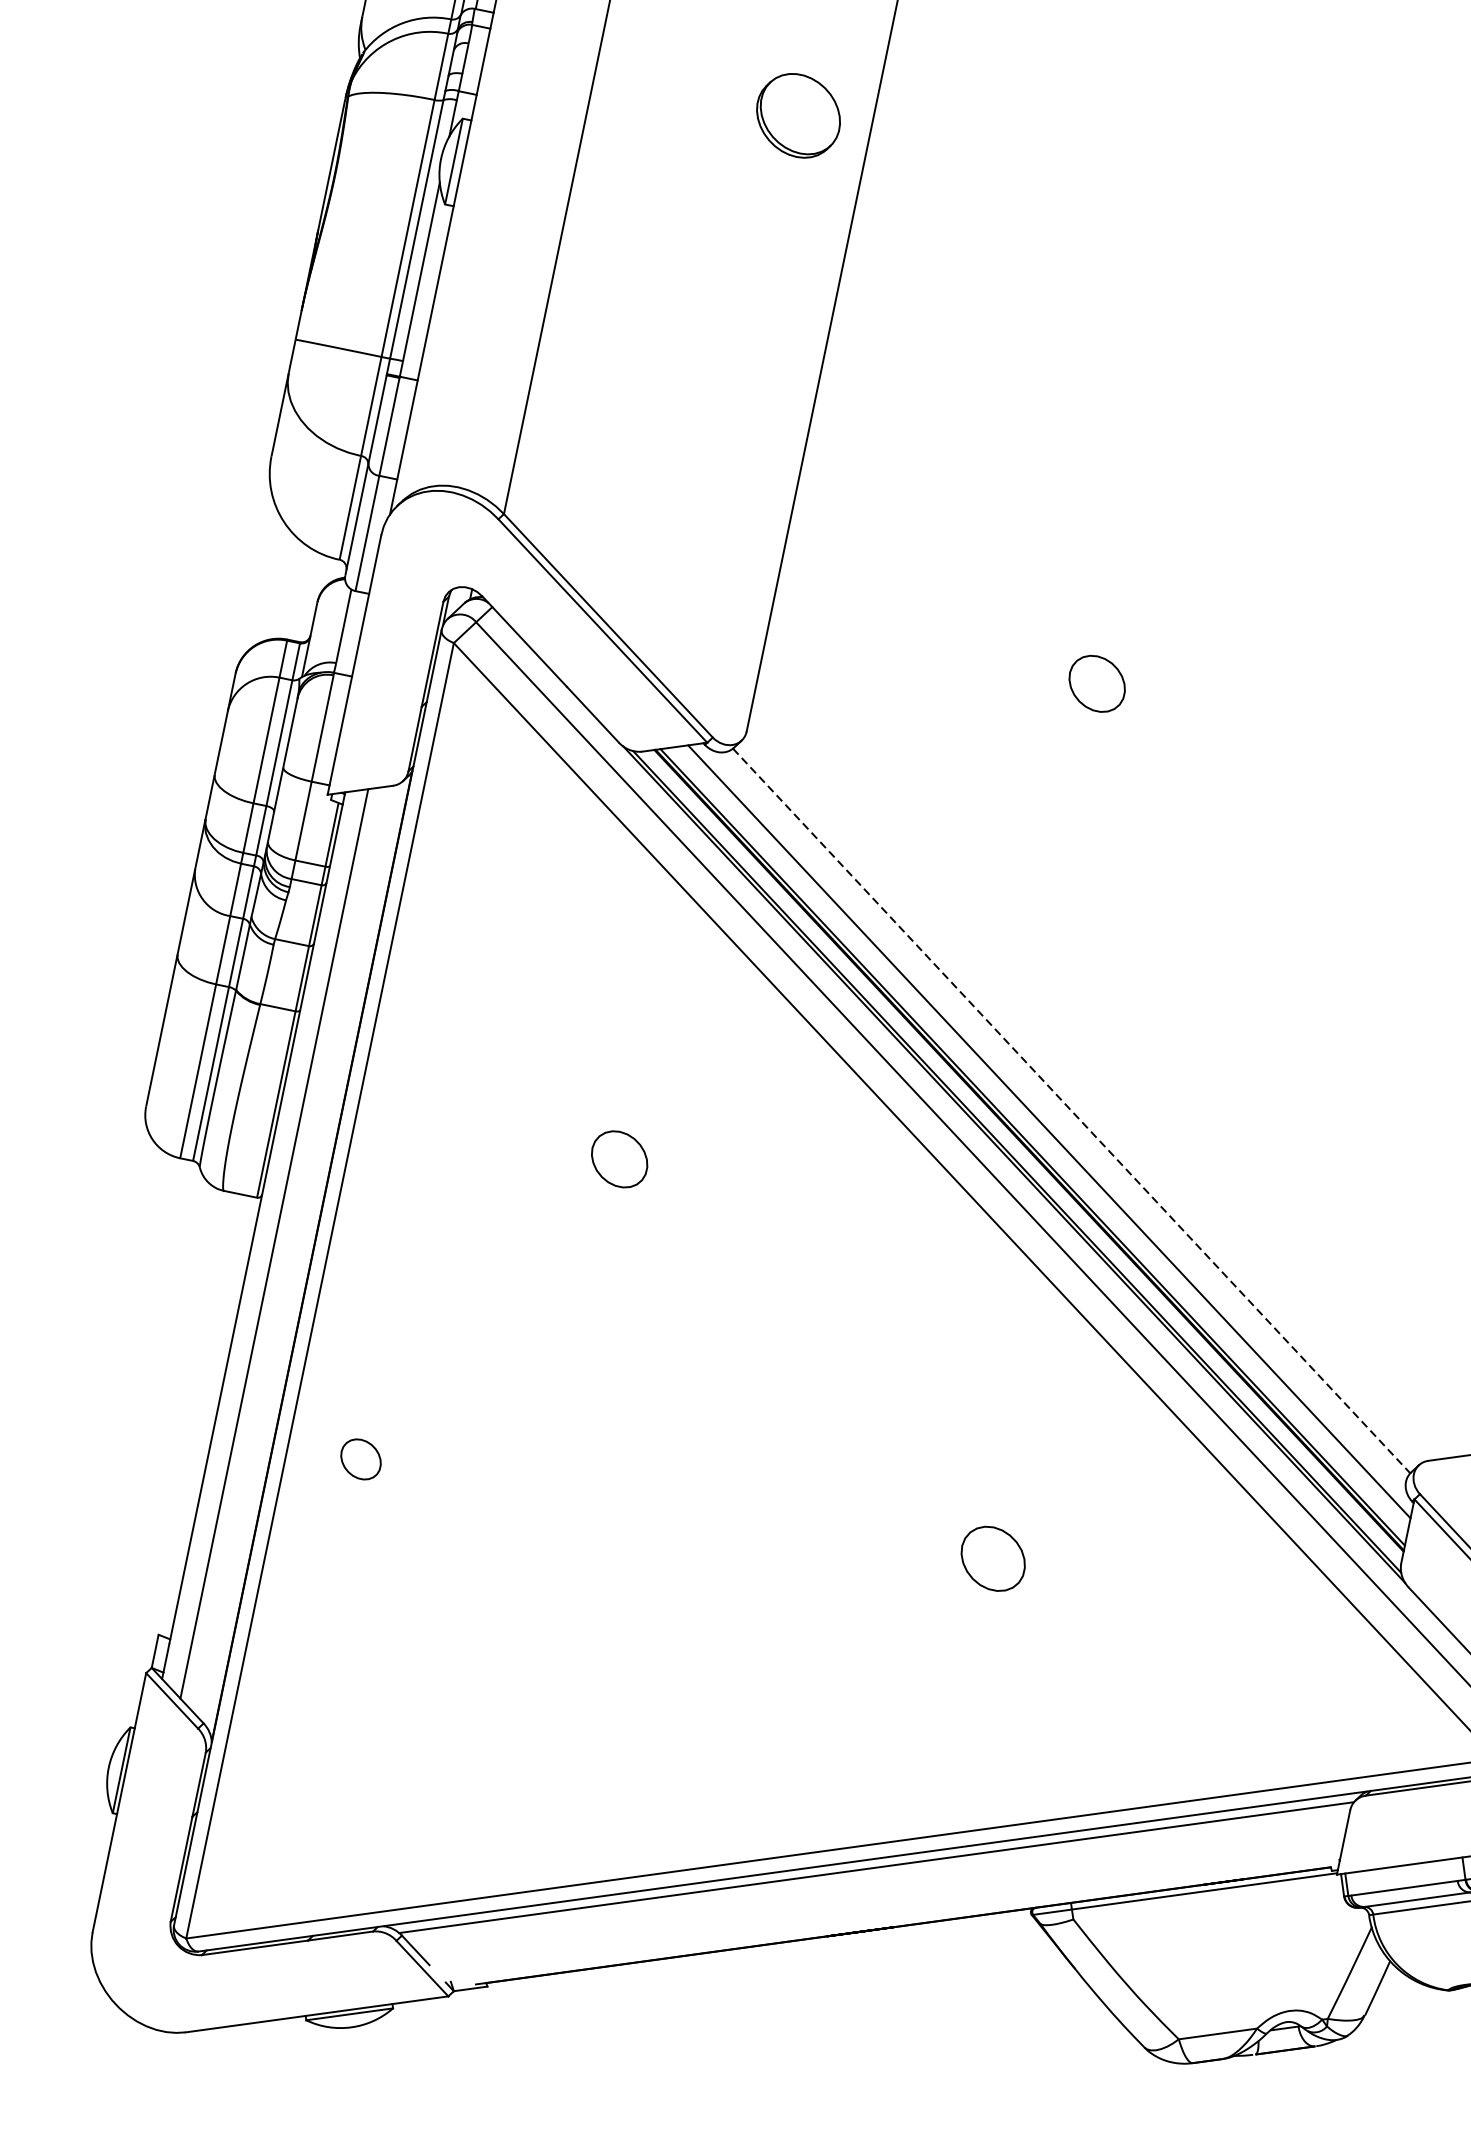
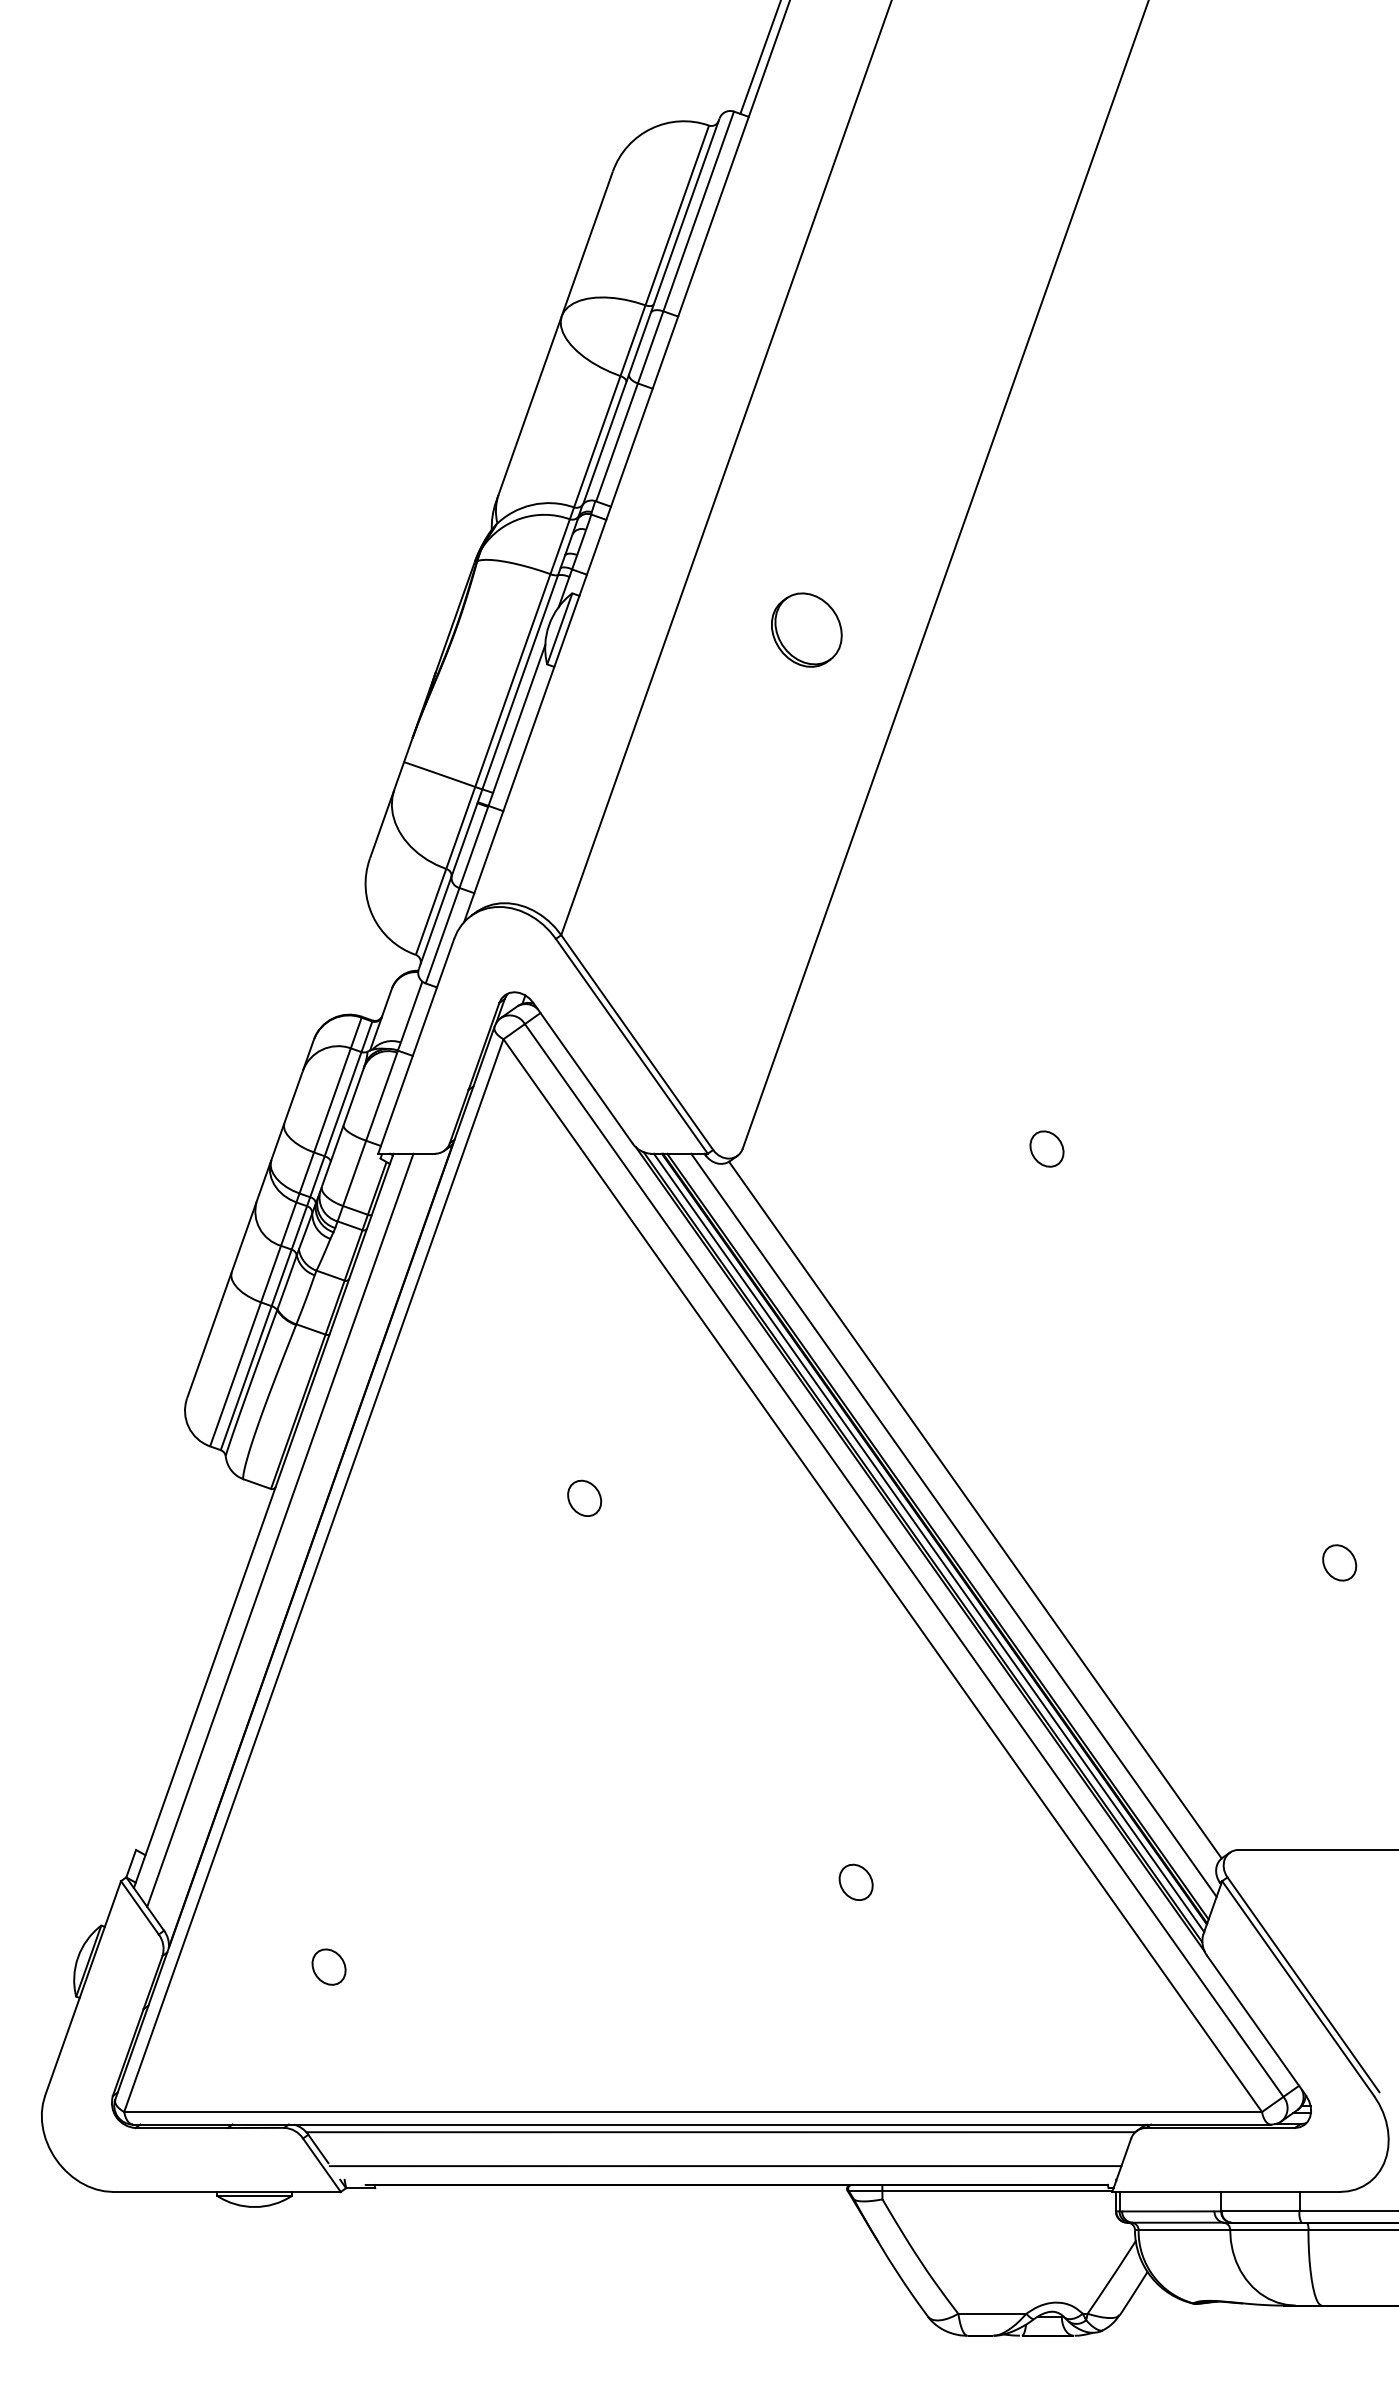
part: (798, 115) -> (806, 629), moved
part: (1096, 683) -> (1046, 1148), size x0.71
line: (1071, 1111) -> (975, 1510), dashed -> solid
line: (1022, 1155) -> (928, 1542), added
part: (619, 1158) -> (584, 1497), size x0.71
part: (360, 1458) -> (328, 1966), moved
part: (992, 1557) -> (855, 1881), size x0.62
line: (887, 1906) -> (725, 2166), added

